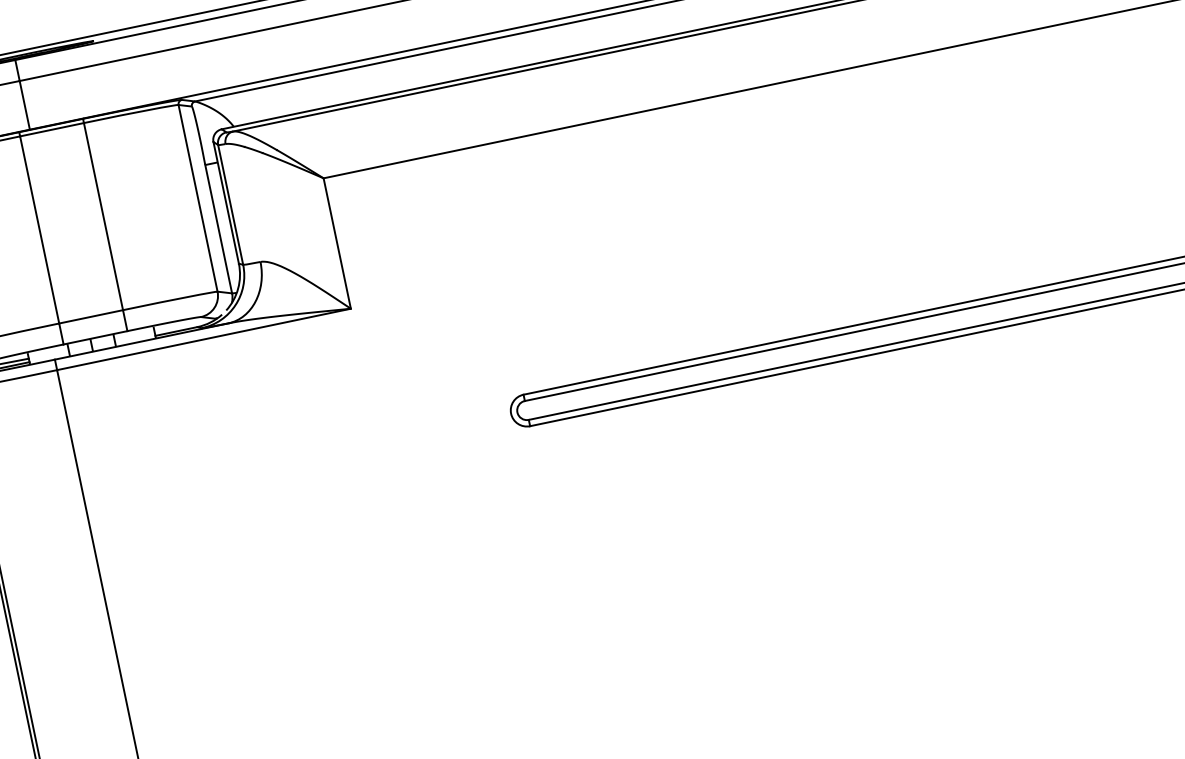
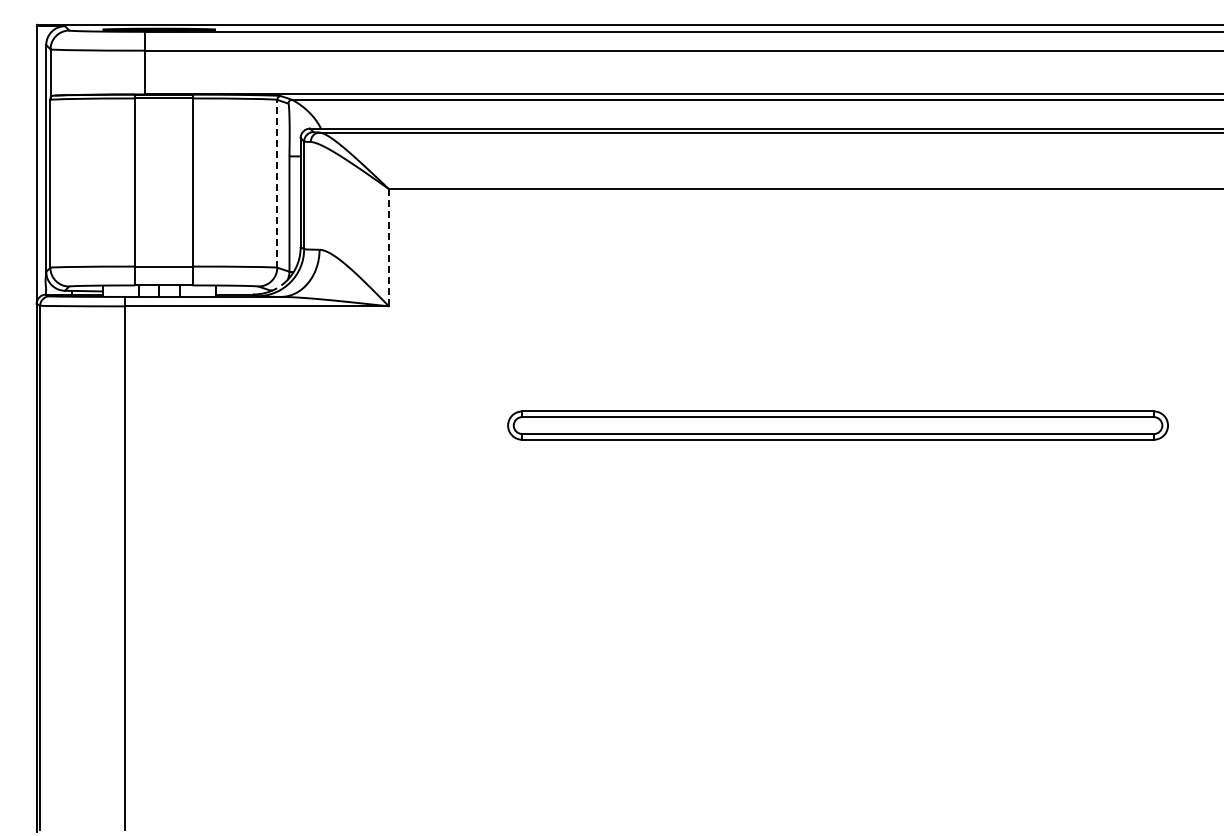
line: (198, 197) -> (277, 183), solid -> dashed
line: (337, 243) -> (389, 247), solid -> dashed

